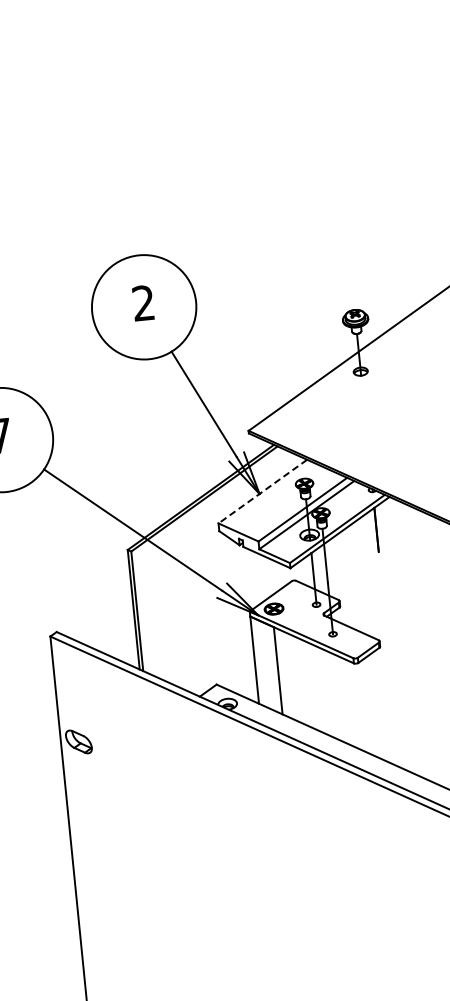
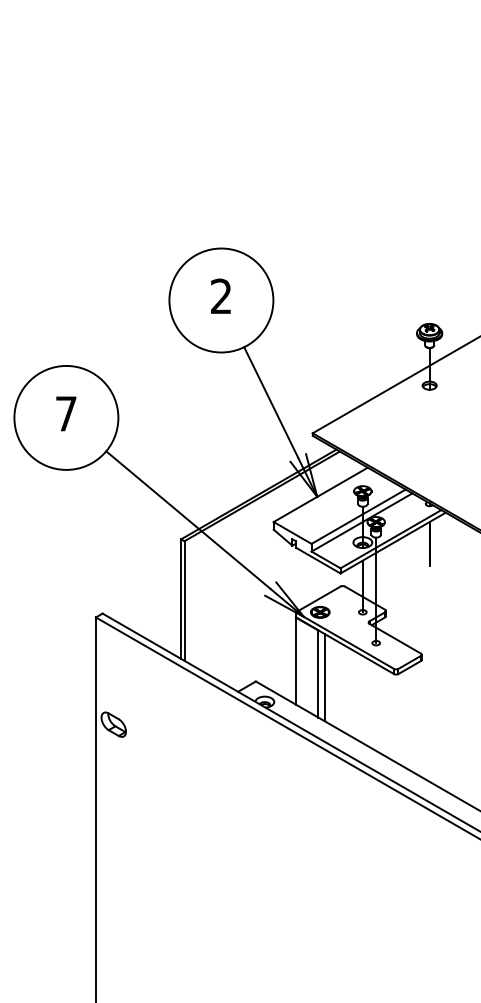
line: (262, 492) -> (320, 495), dashed -> solid
line: (285, 673) -> (325, 677), added

